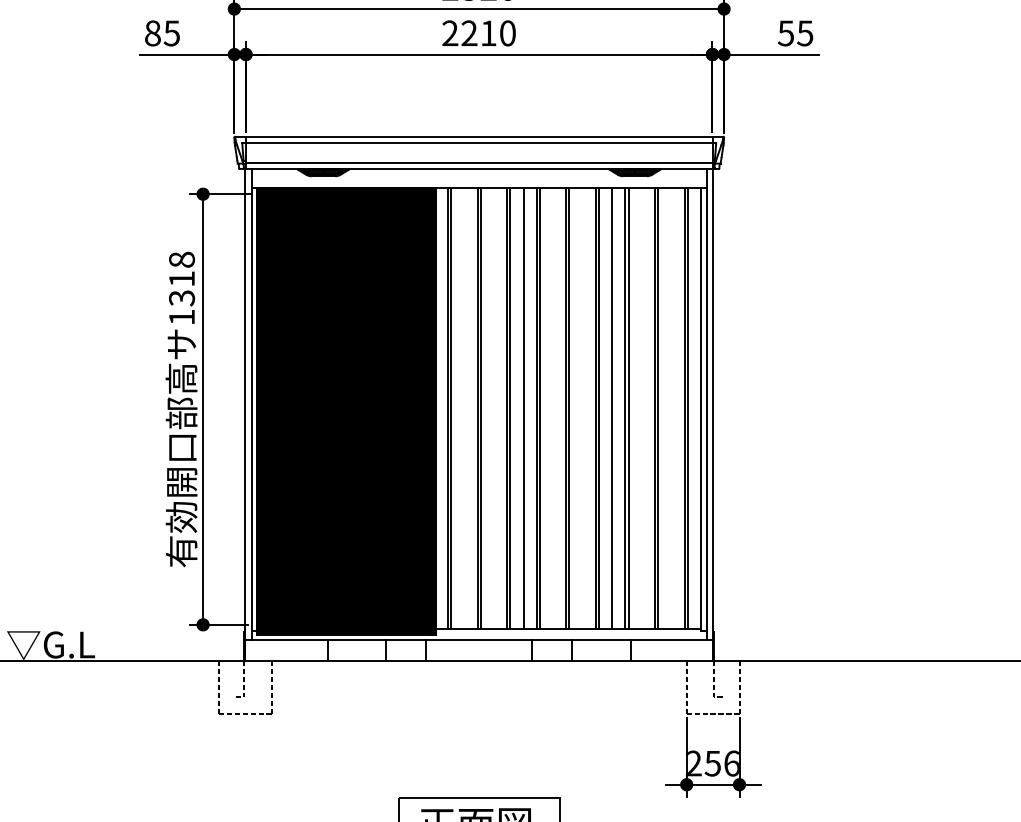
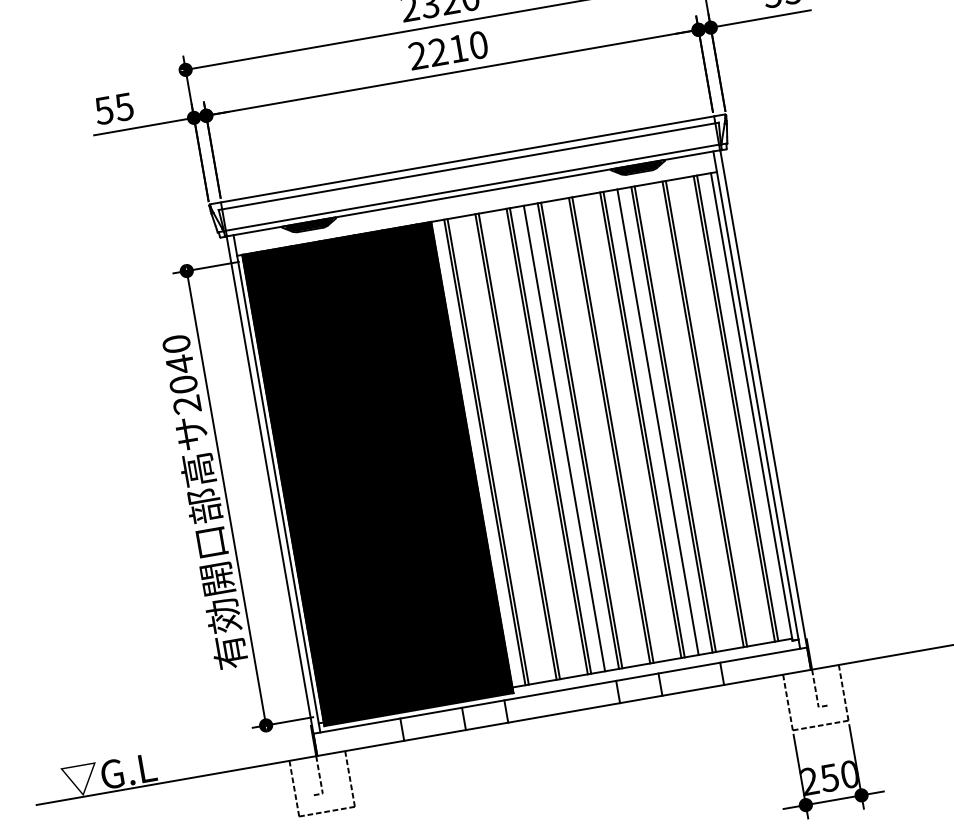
text: (152, 33) -> (103, 110), 85 -> 55
text: (181, 288) -> (181, 374), 1318 -> 2040
text: (731, 763) -> (849, 774), 256 -> 250

